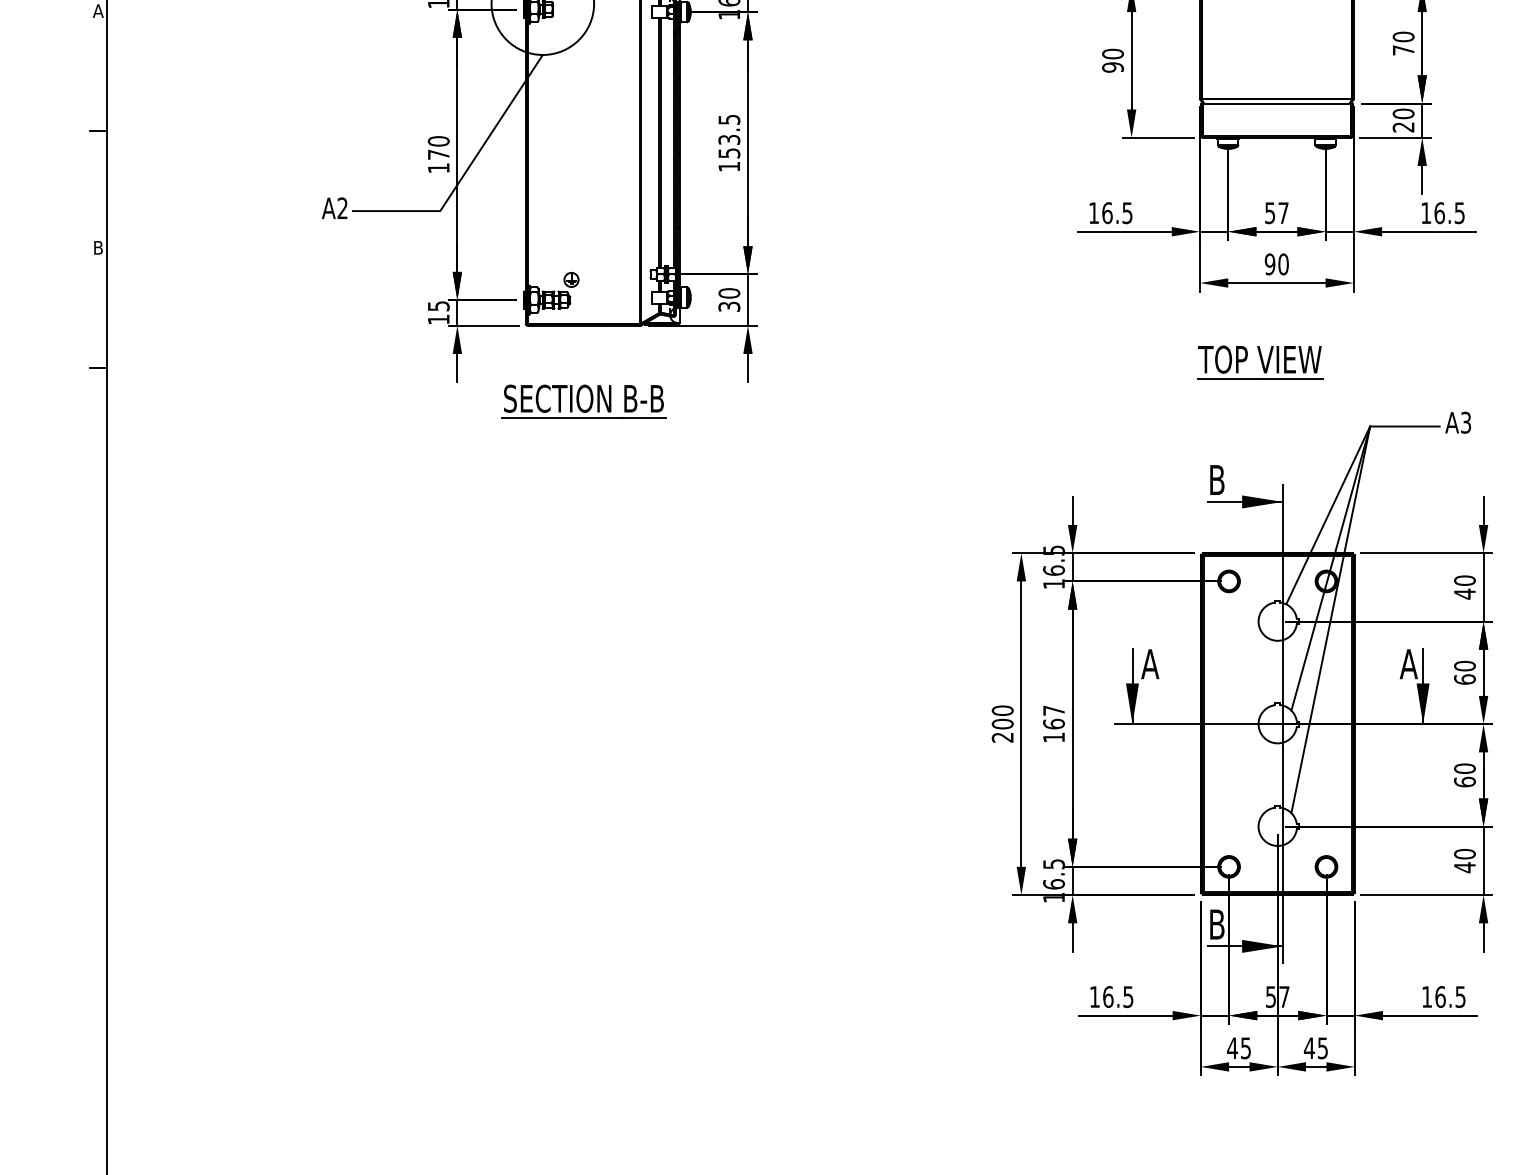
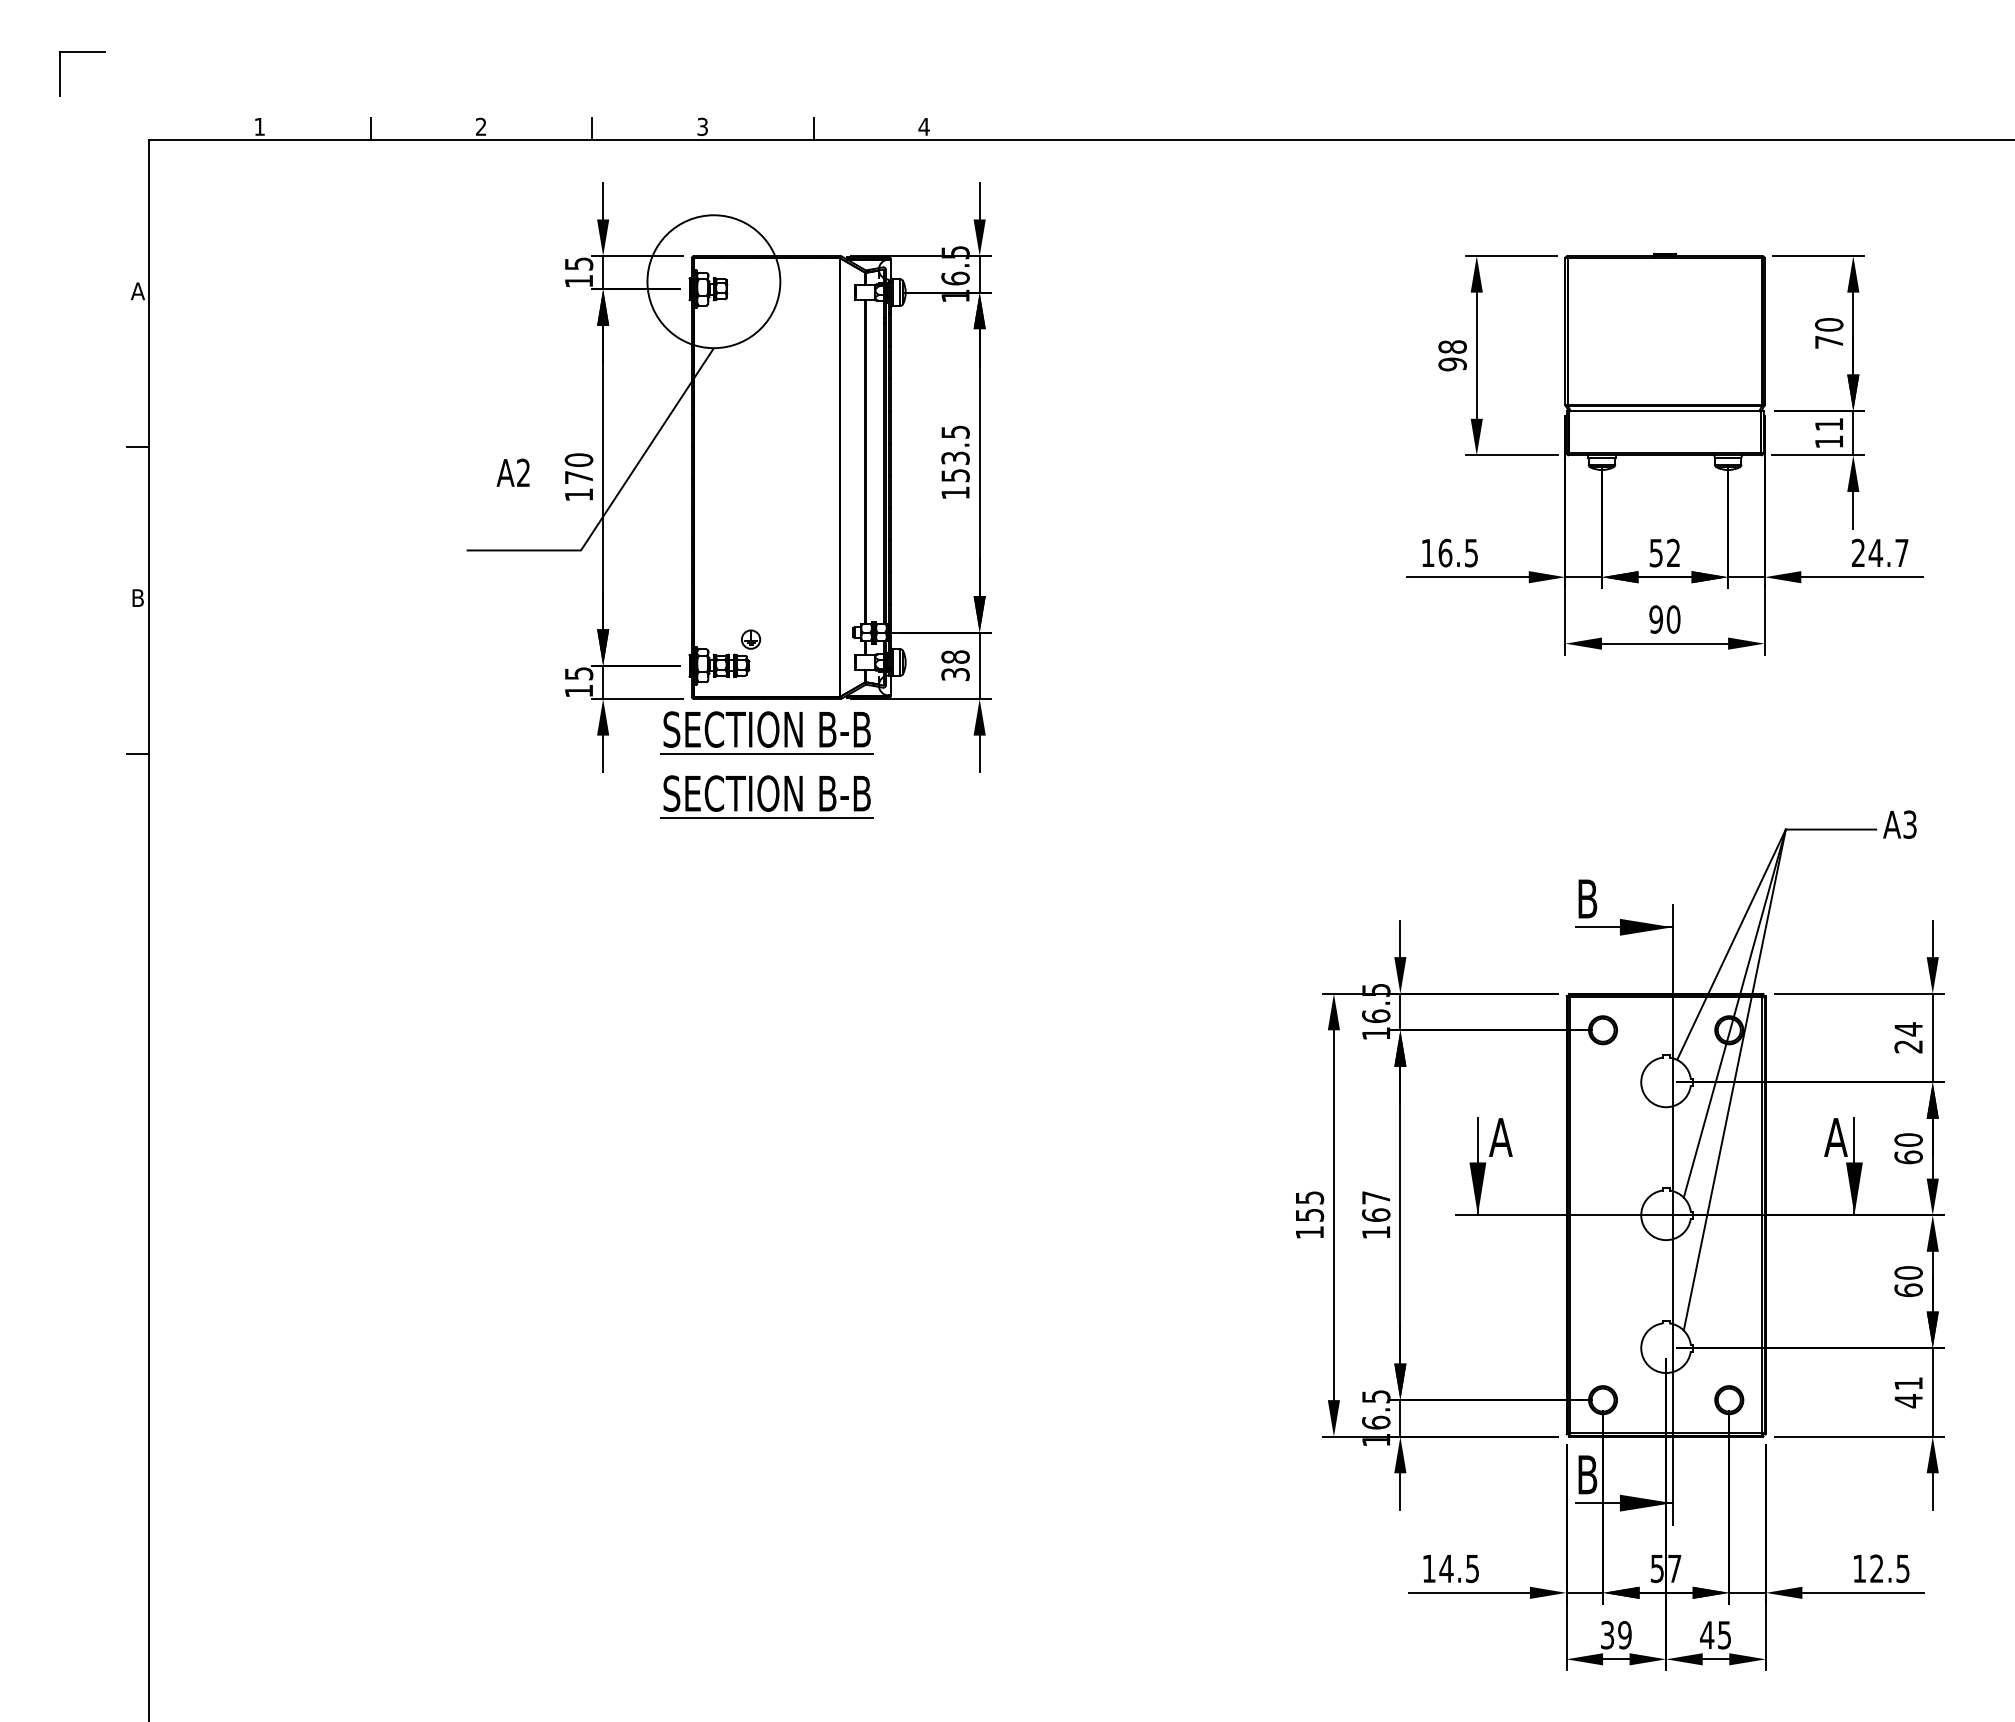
text: (1112, 53) -> (1452, 346), 90 -> 98
text: (1403, 120) -> (1829, 432), 20 -> 11
text: (334, 208) -> (512, 472), moved
text: (1283, 212) -> (1673, 552), 57 -> 52
text: (1442, 212) -> (1879, 552), 16.5 -> 24.7
text: (729, 292) -> (955, 656), 30 -> 38
part: (583, 351) -> (766, 732), added
part: (1260, 362) -> (1643, 746), removed
text: (1464, 586) -> (1908, 1037), 40 -> 24
text: (1002, 724) -> (1309, 1215), 200 -> 155
text: (1464, 854) -> (1908, 1383), 40 -> 41
text: (1108, 996) -> (1446, 1568), 16.5 -> 14.5
text: (1440, 996) -> (1876, 1568), 16.5 -> 12.5
text: (1238, 1047) -> (1615, 1634), 45 -> 39

